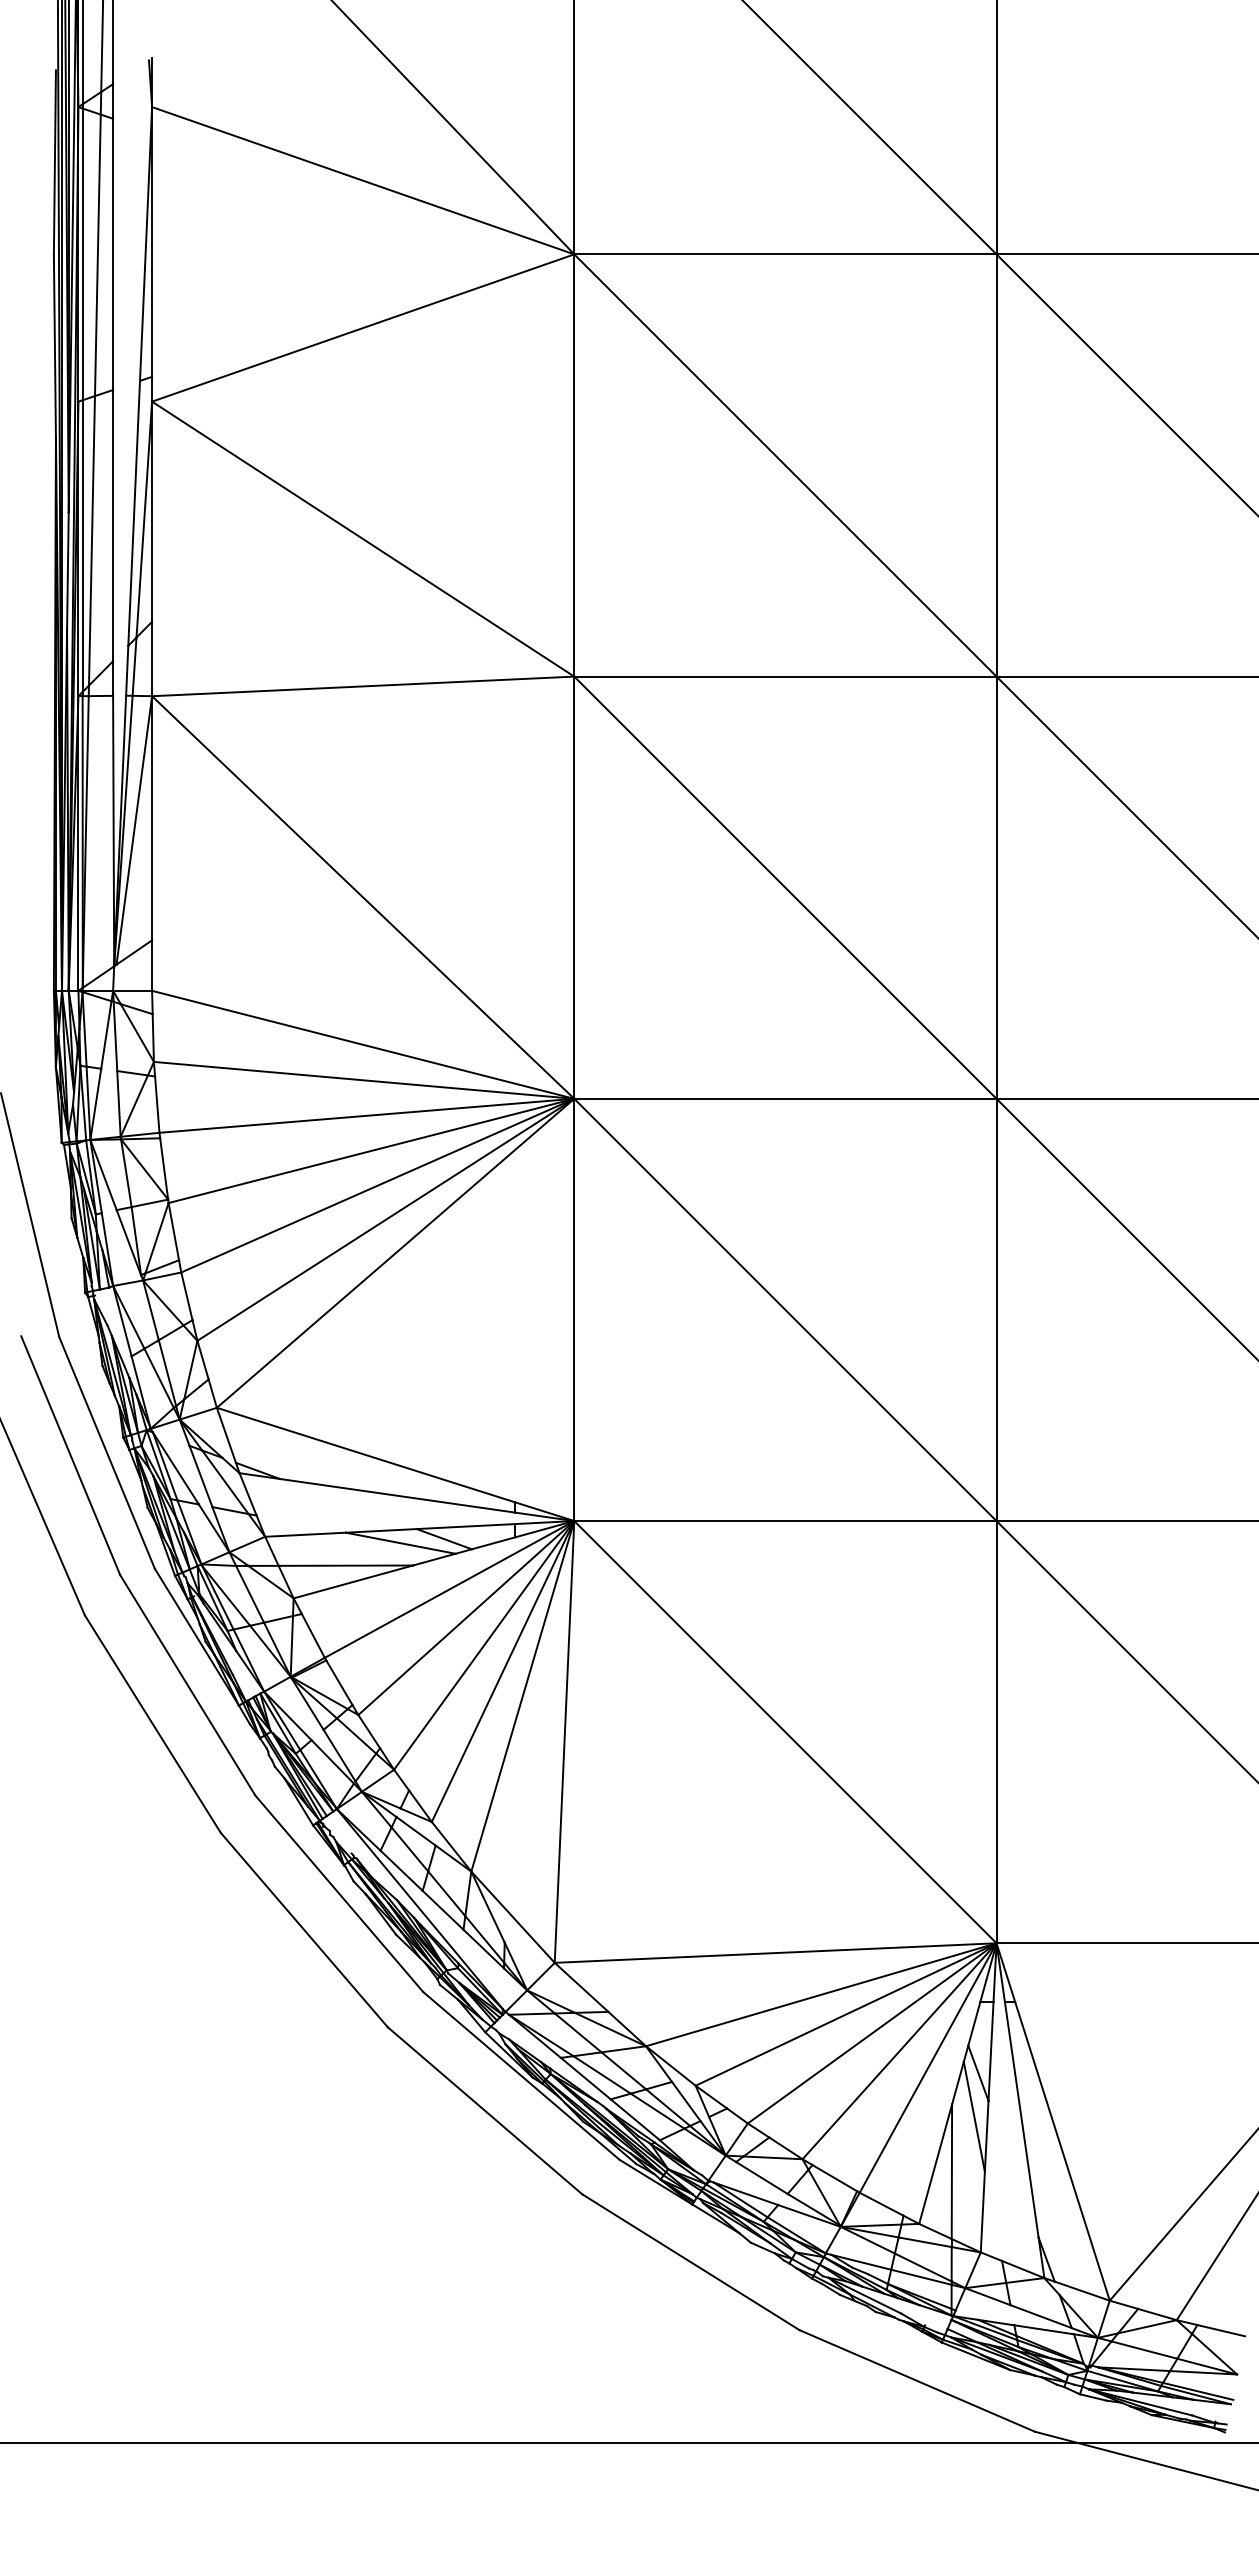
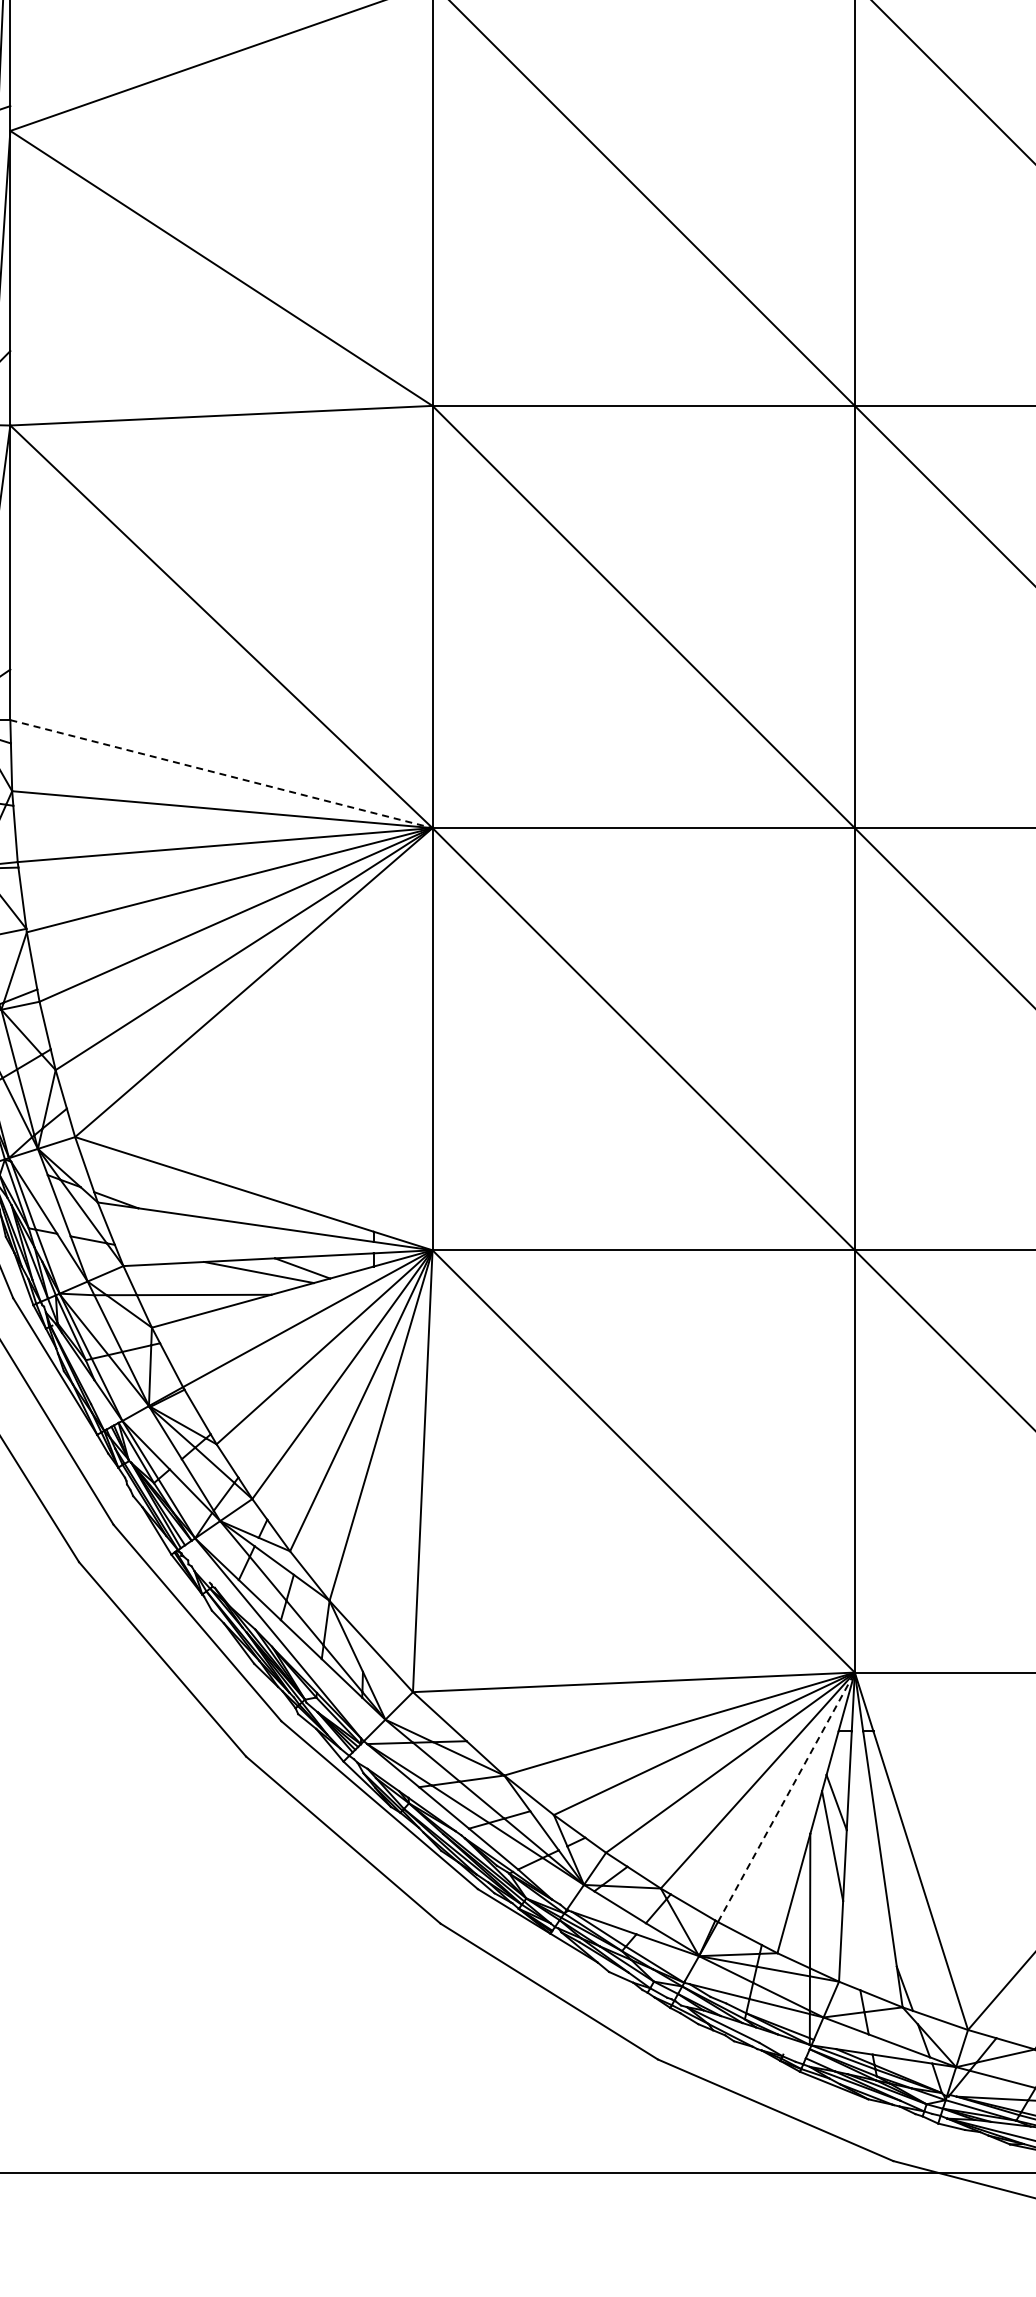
line: (363, 1044) -> (221, 773), solid -> dashed
line: (928, 2067) -> (786, 1796), solid -> dashed

